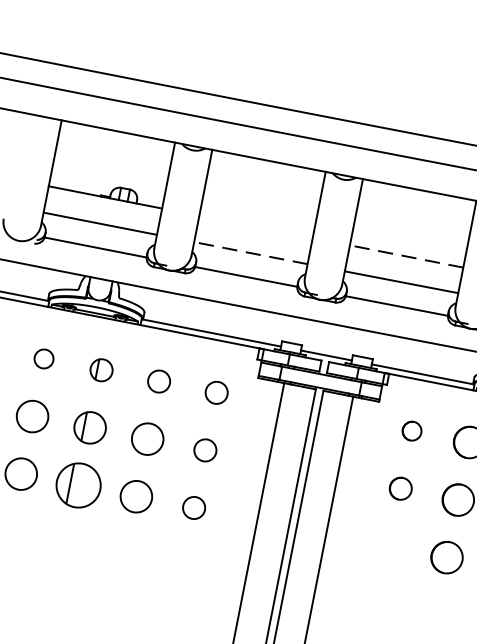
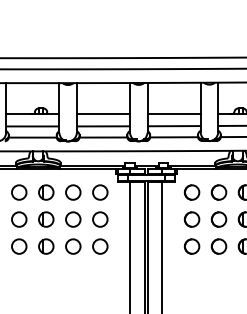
line: (255, 227) -> (103, 114), added
line: (248, 253) -> (102, 126), dashed -> solid
line: (407, 257) -> (174, 114), dashed -> solid
circle: (44, 358) -> (19, 192), size x1.67
part: (101, 370) -> (46, 192), size x1.43
circle: (159, 381) -> (73, 192), size x1.43
circle: (216, 392) -> (100, 192), size x1.43
part: (410, 430) -> (191, 192), size x1.67
circle: (205, 450) -> (100, 219), size x1.43
part: (79, 485) -> (46, 246), size x0.71
part: (399, 488) -> (191, 219), size x1.43
circle: (194, 507) -> (100, 246), size x1.43
part: (388, 545) -> (191, 246), added

